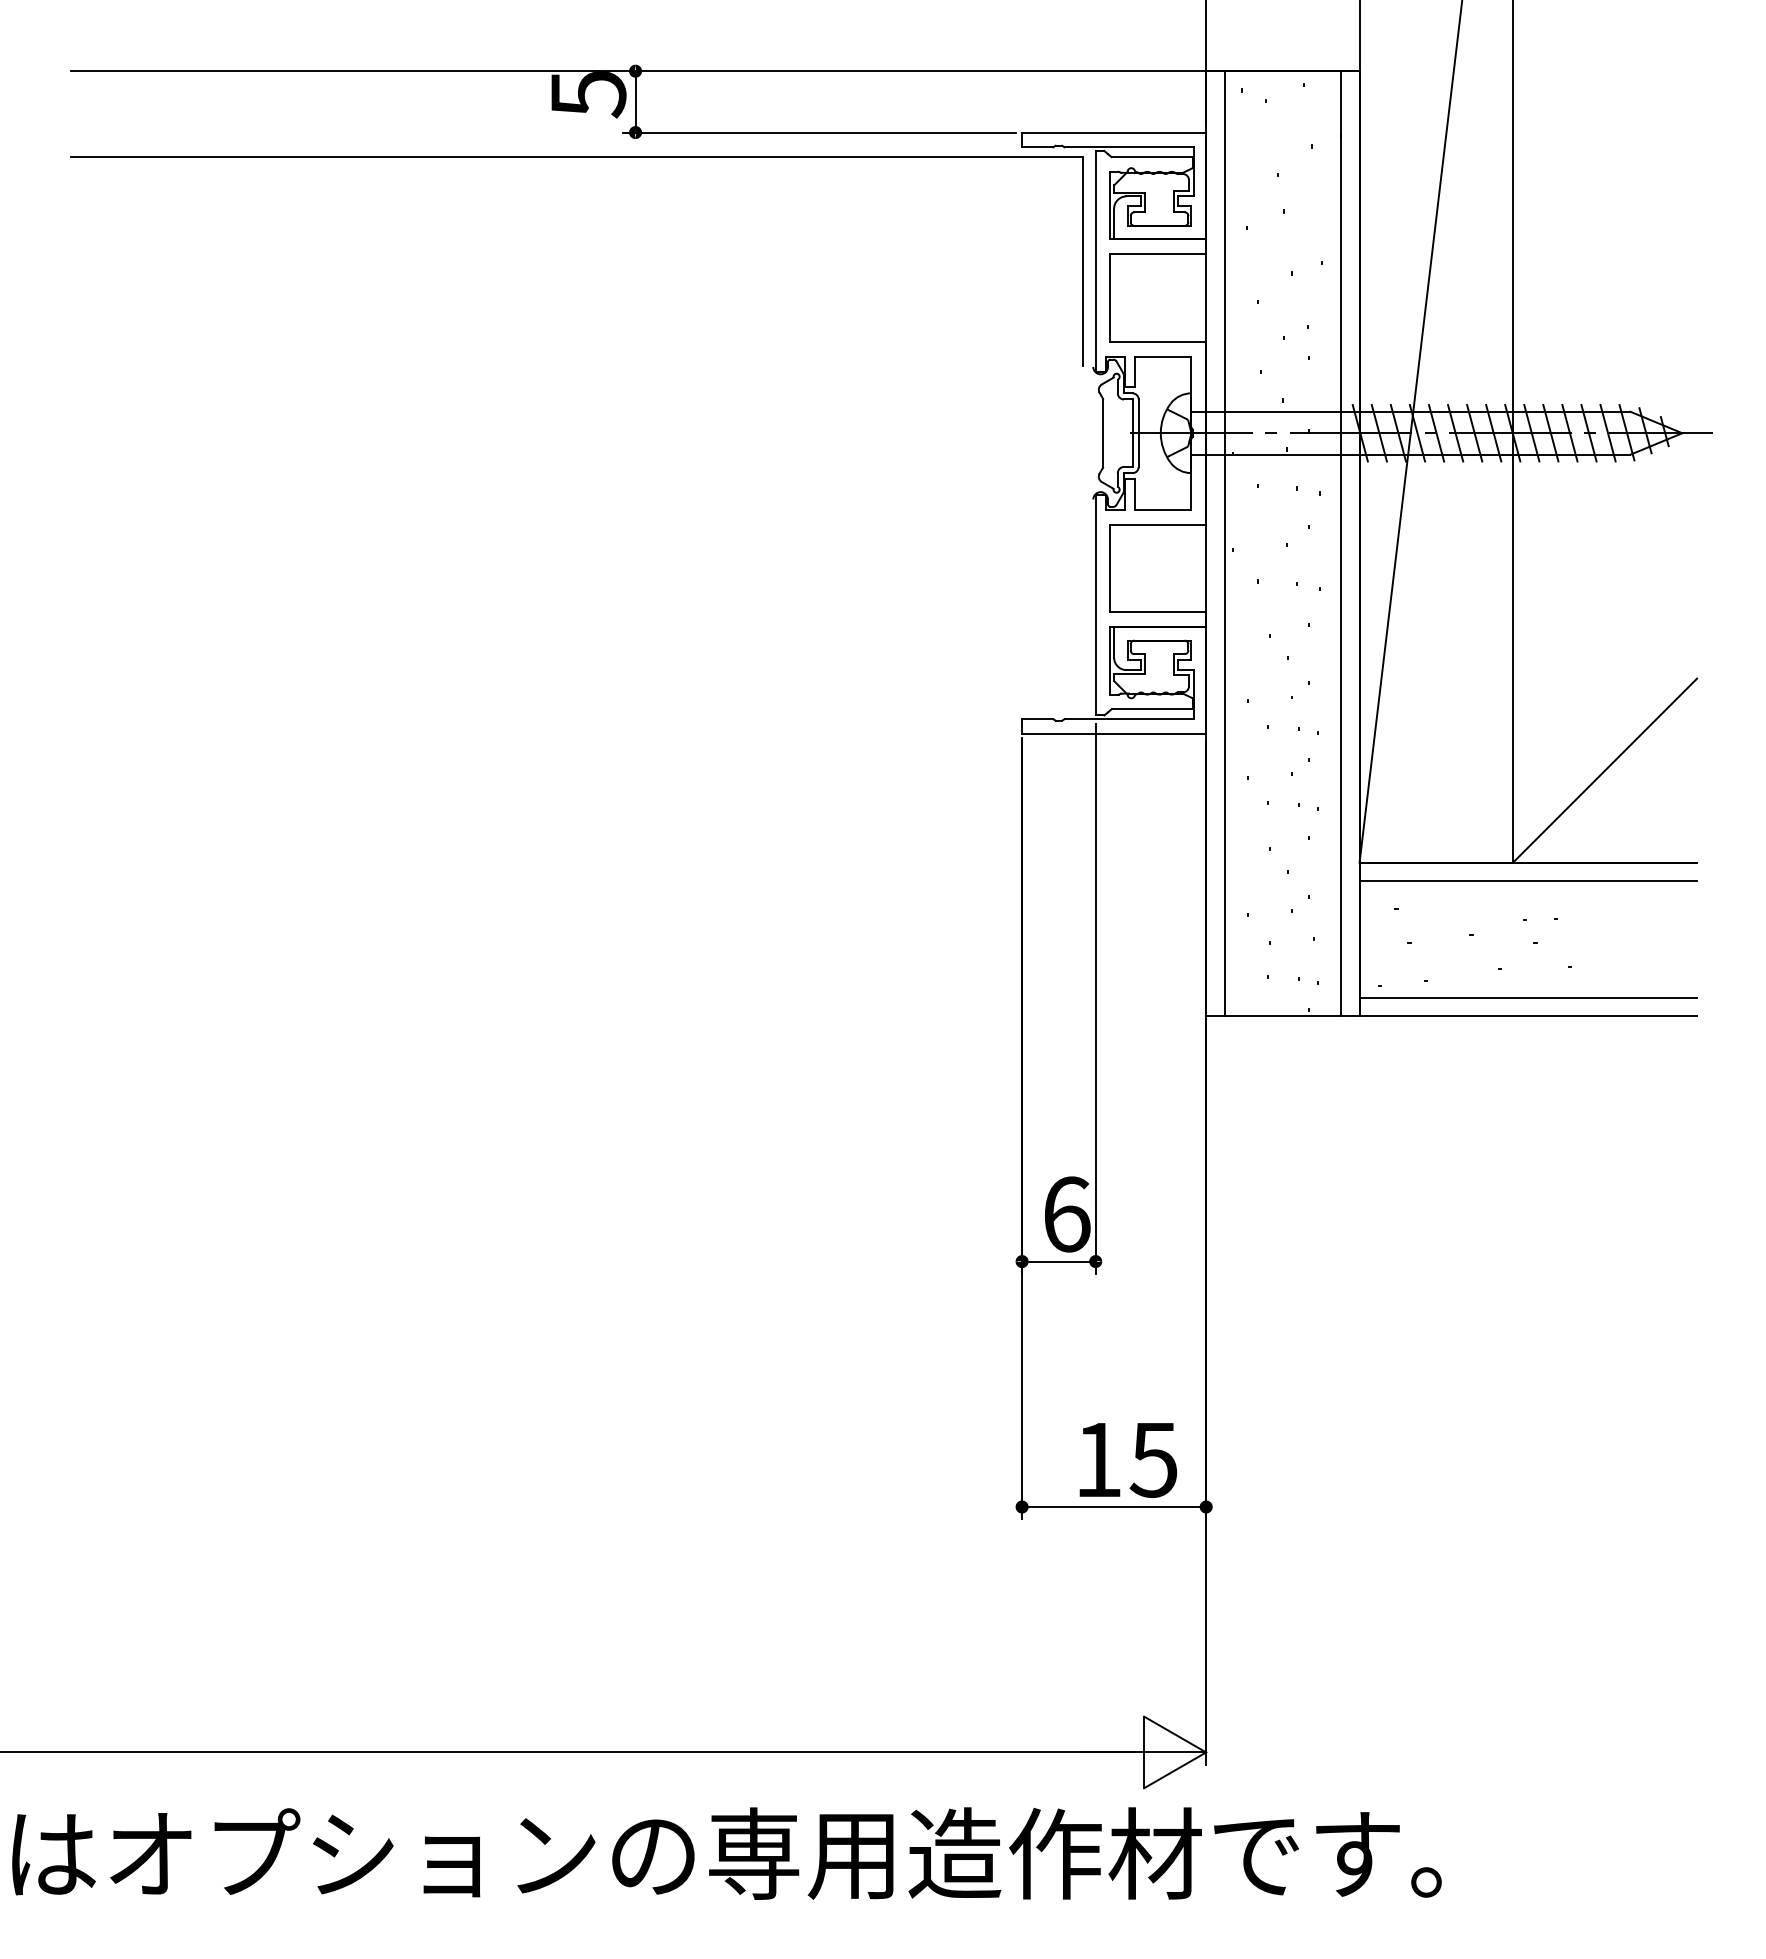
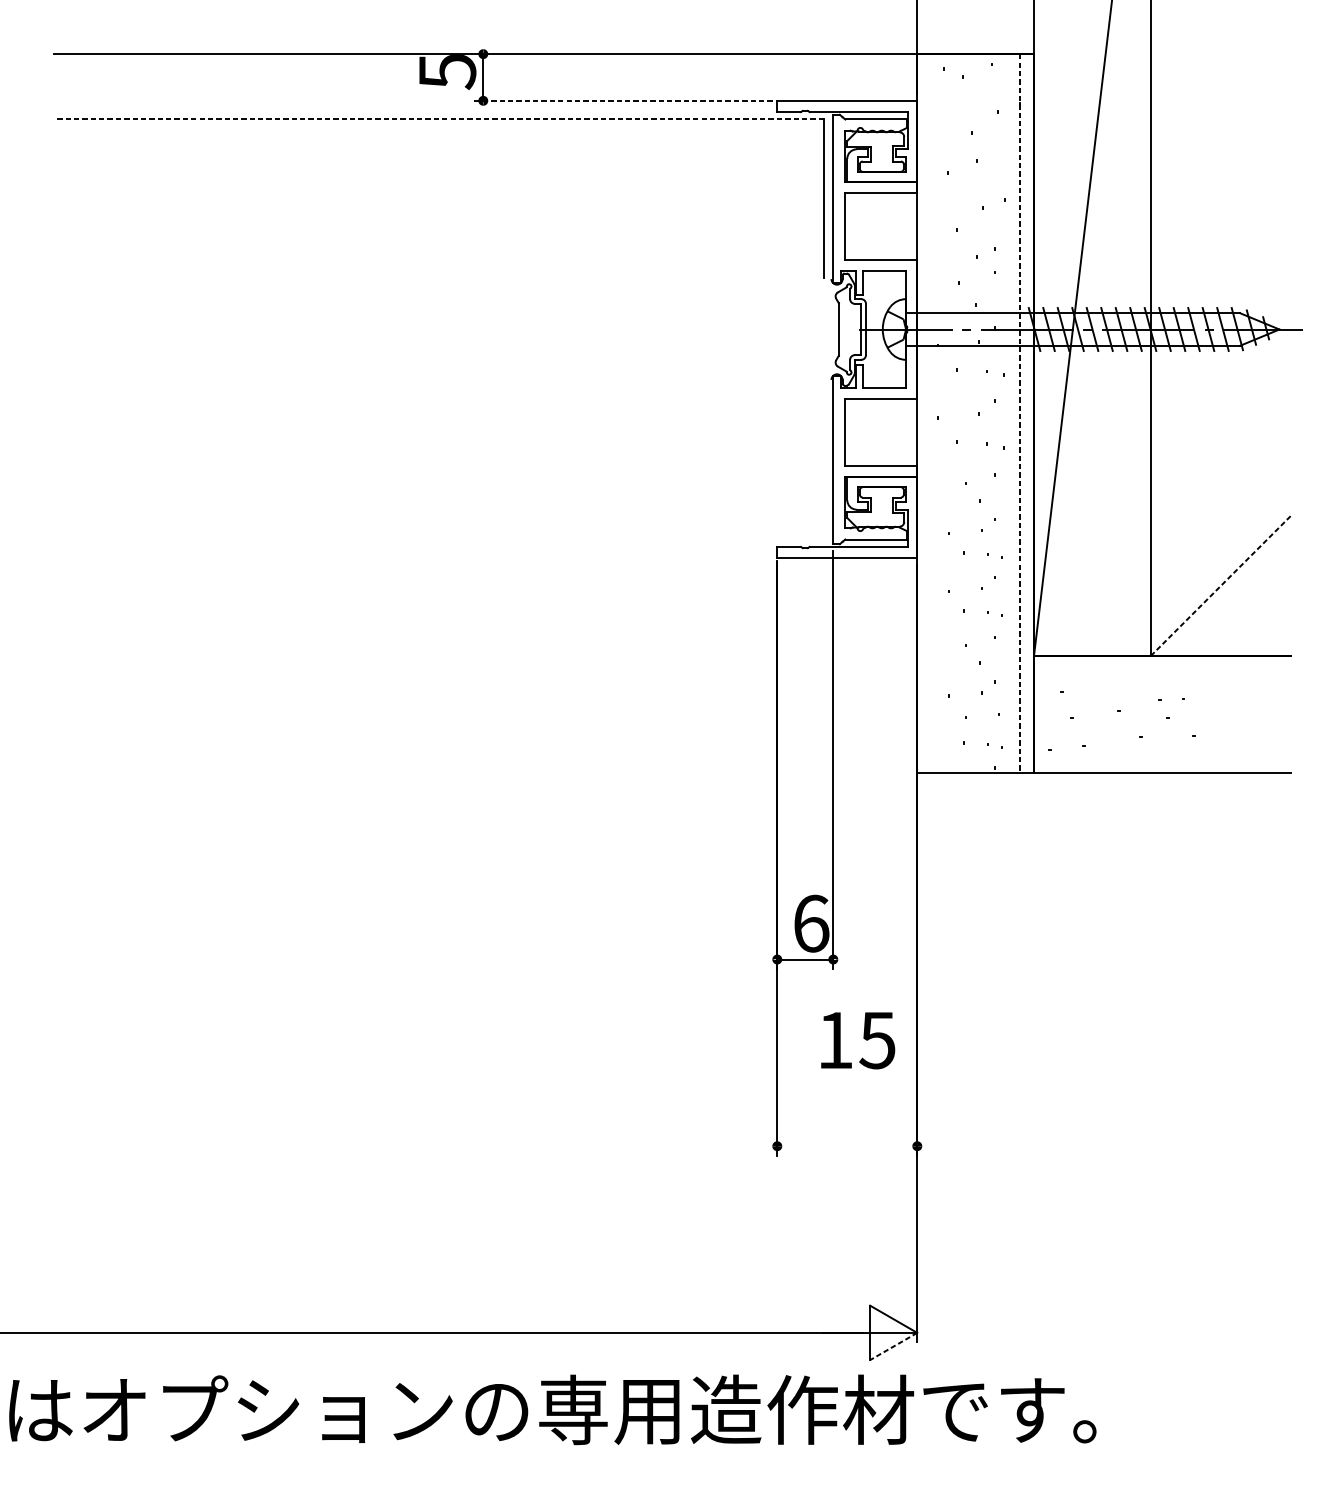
line: (819, 132) -> (623, 100), solid -> dashed
line: (576, 157) -> (438, 119), solid -> dashed
line: (1224, 543) -> (931, 413), removed
line: (1341, 544) -> (1020, 414), solid -> dashed
line: (1604, 771) -> (1220, 586), solid -> dashed
line: (1528, 881) -> (1162, 670), removed
line: (1528, 997) -> (1162, 758), removed
text: (1128, 1460) -> (858, 1040), moved
line: (1114, 1507) -> (847, 1146), removed
line: (1175, 1770) -> (893, 1346), solid -> dashed

